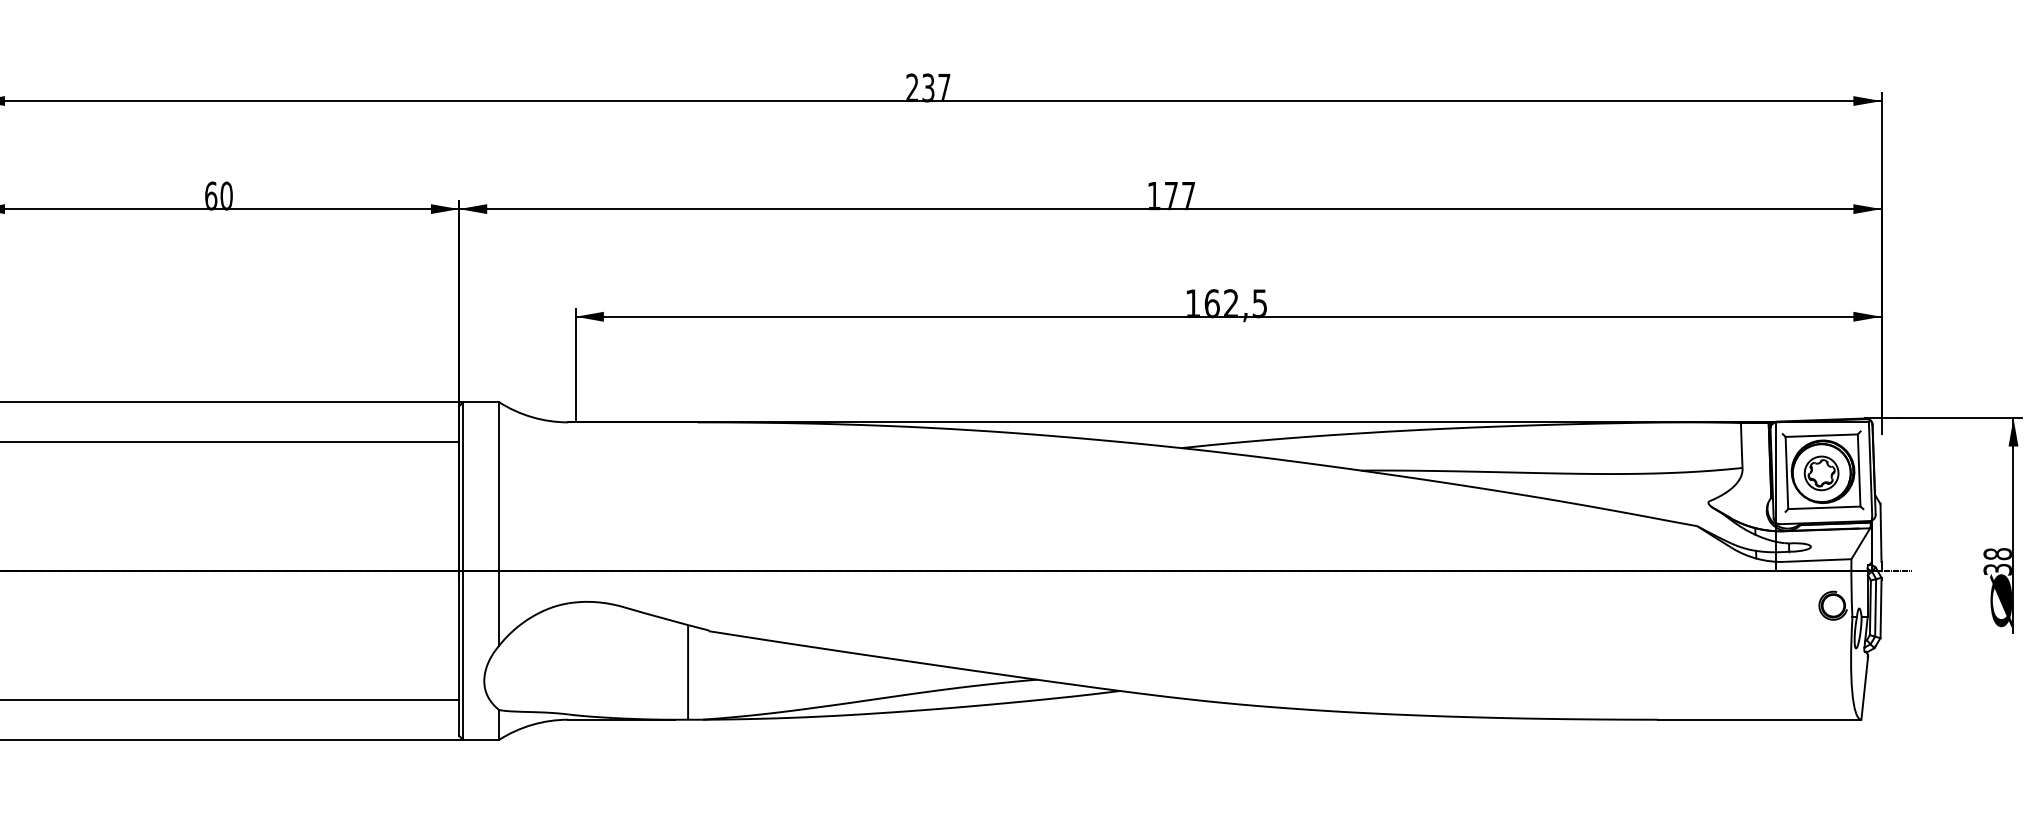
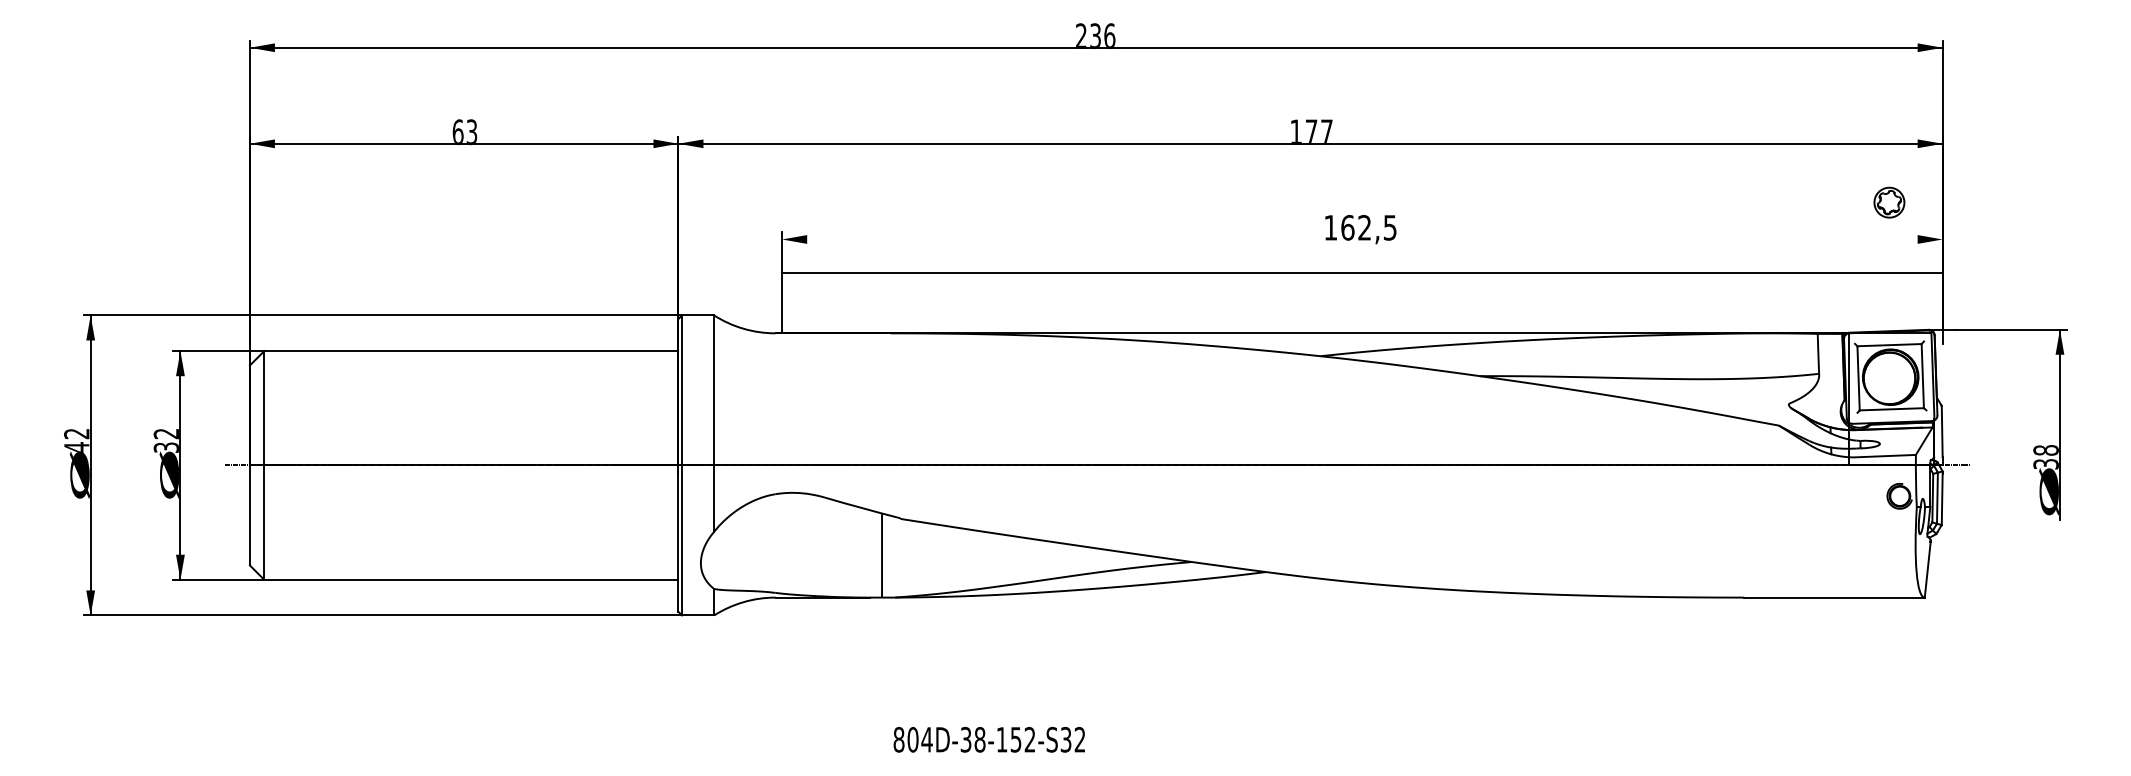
text: (944, 86) -> (1109, 34), 237 -> 236
text: (226, 196) -> (471, 132), 60 -> 63
line: (1228, 316) -> (1362, 273), moved
part: (1821, 473) -> (1889, 202), moved

